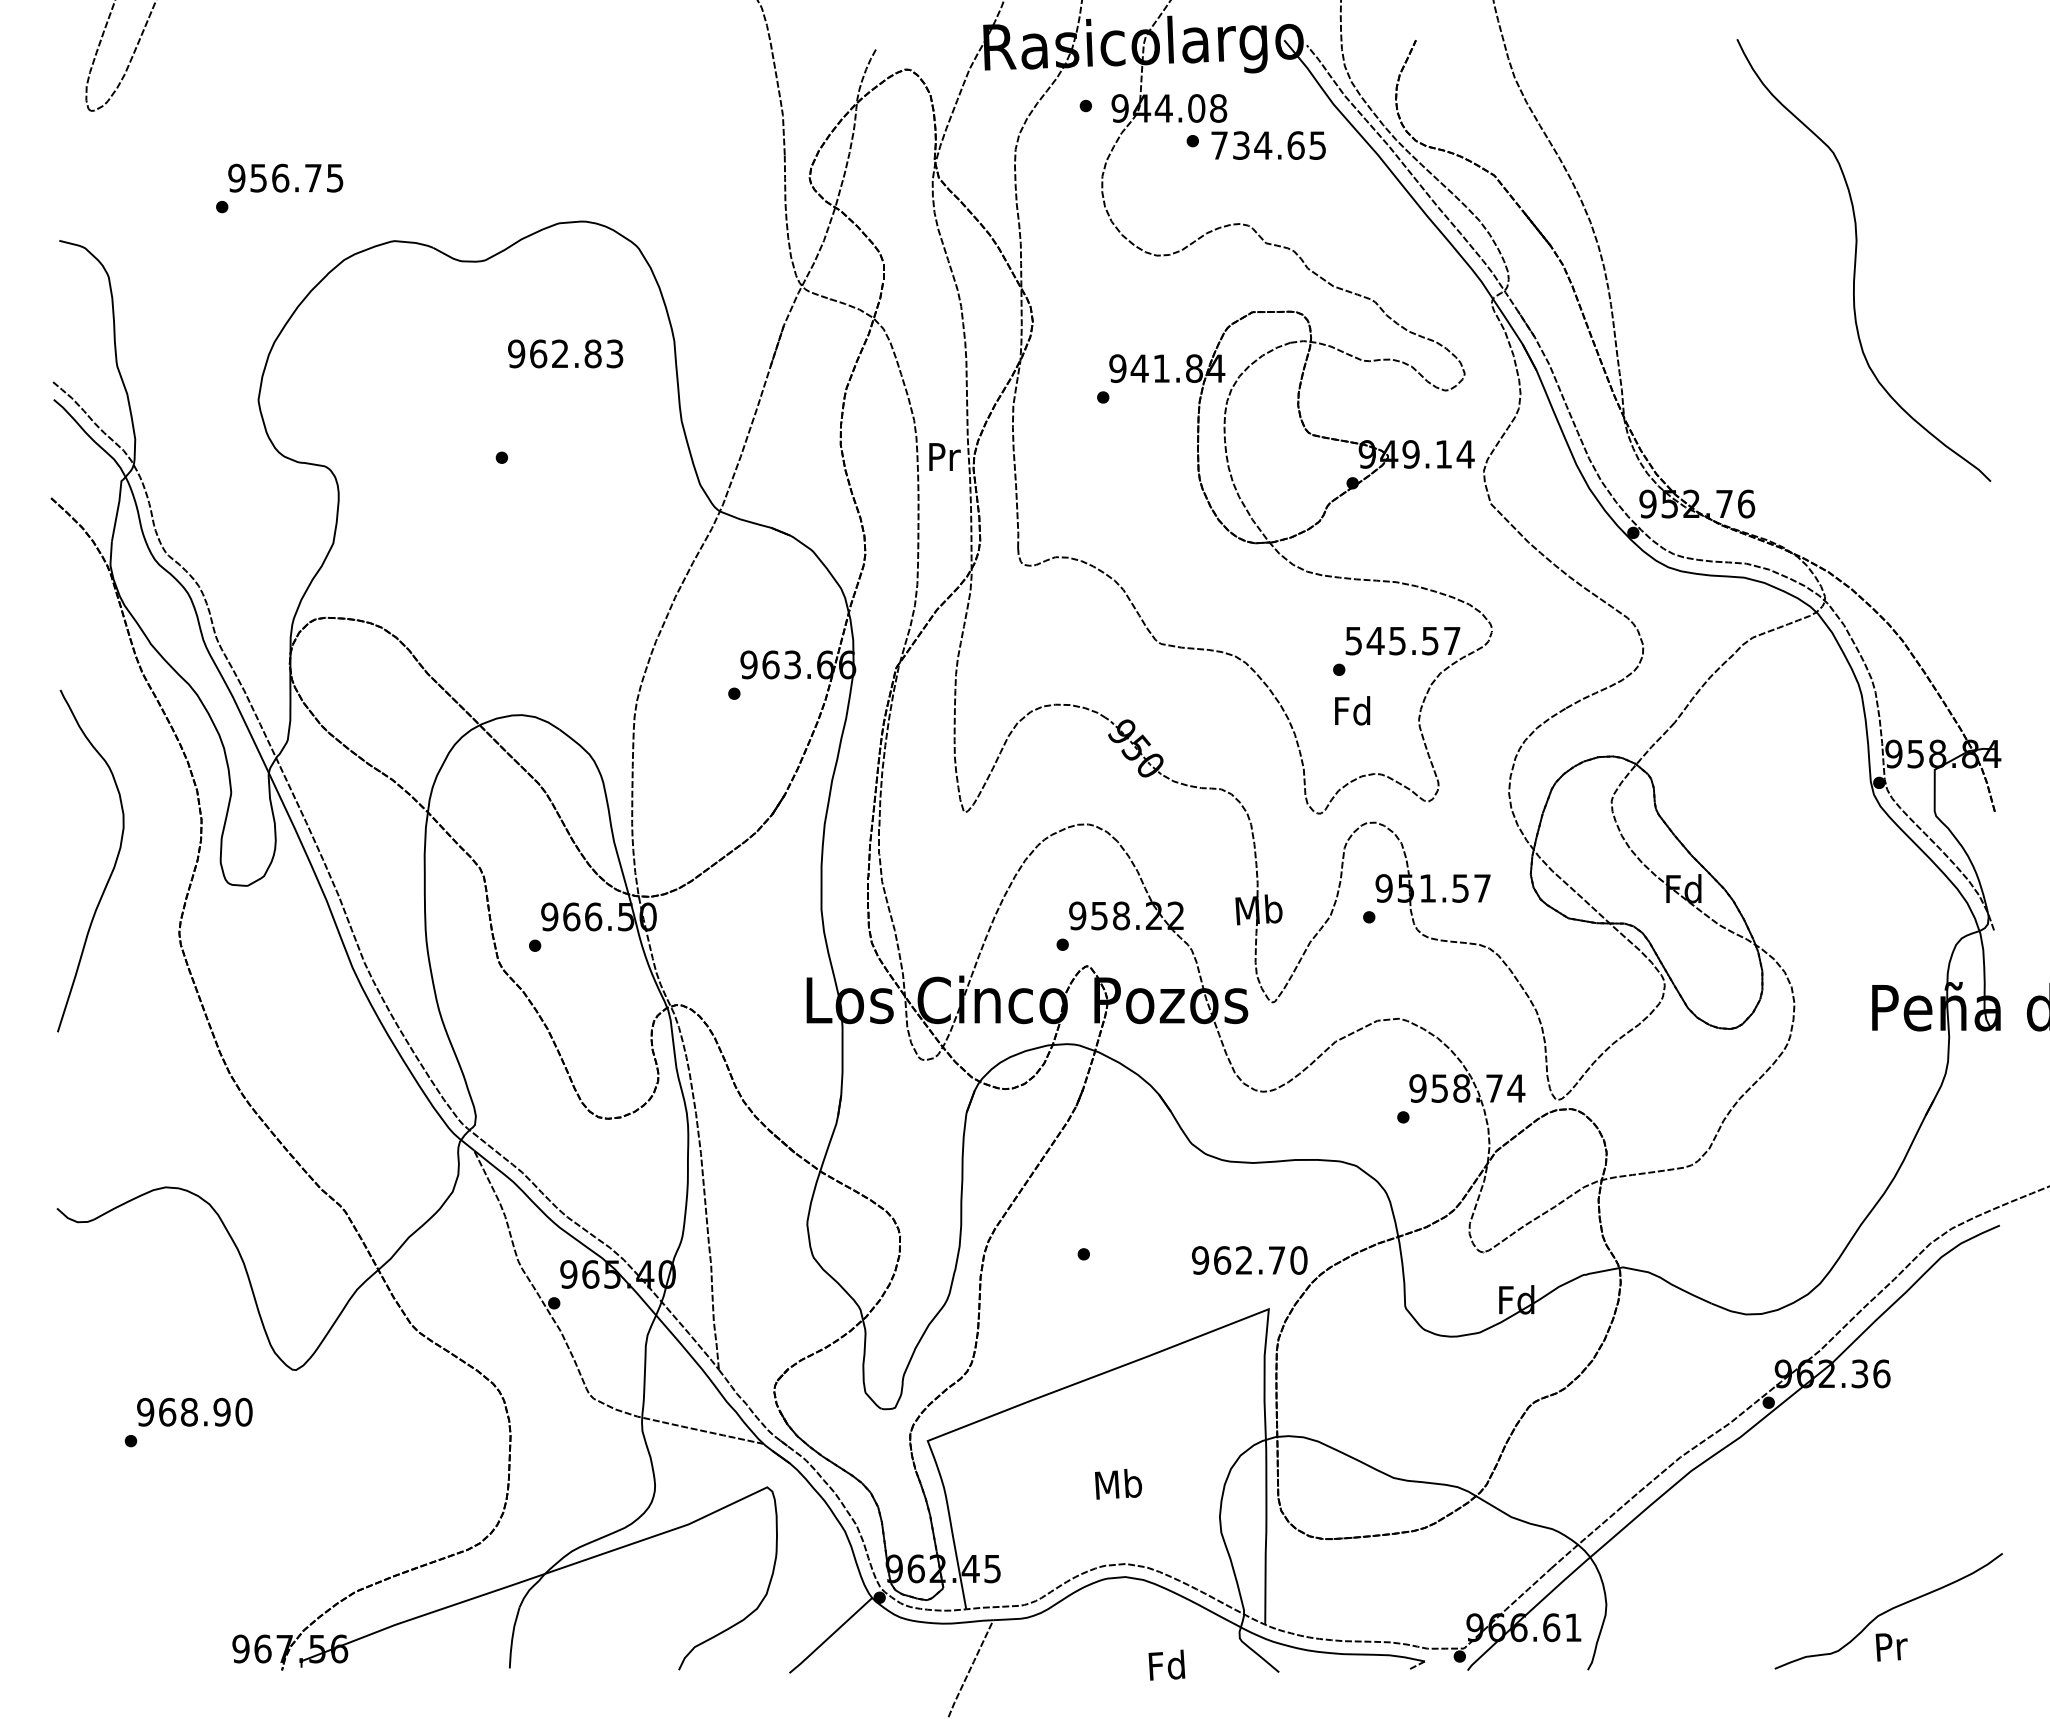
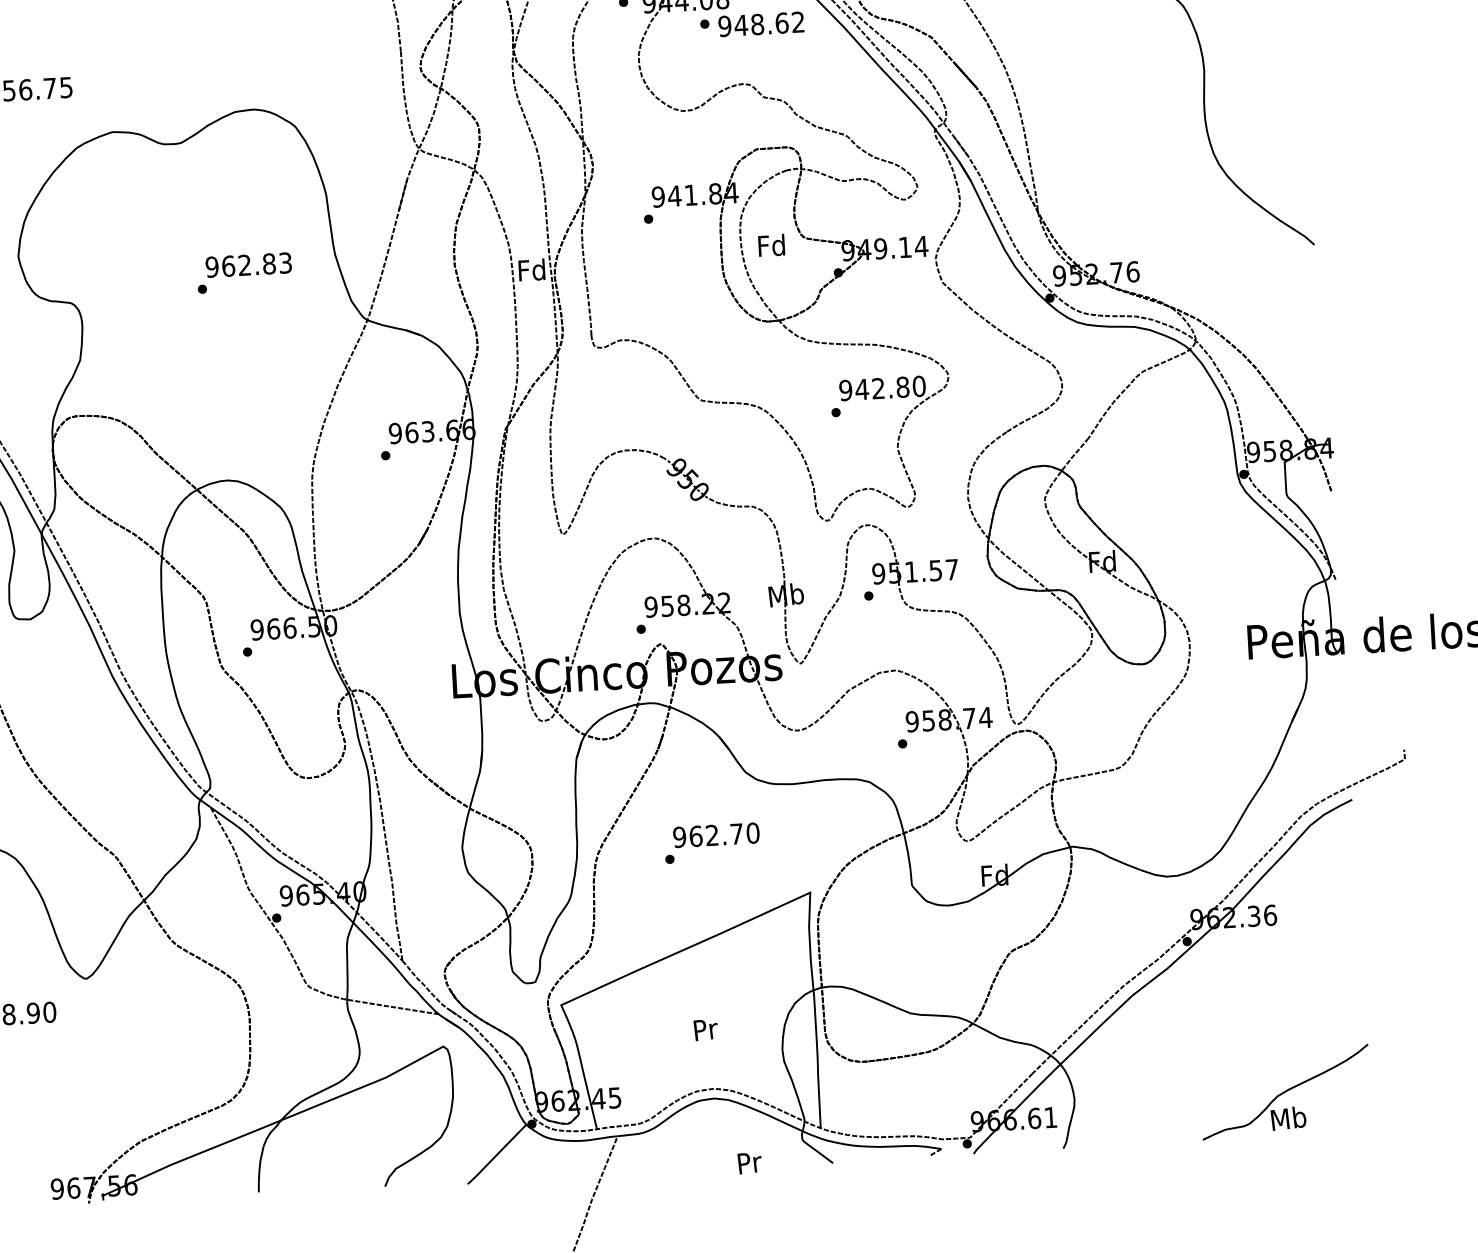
text: (1268, 145) -> (761, 24), 734.65 -> 948.62
text: (565, 353) -> (248, 264), moved
text: (943, 456) -> (531, 269), Pr -> Fd
text: (1402, 640) -> (882, 388), 545.57 -> 942.80
text: (1352, 710) -> (771, 245), moved
text: (1249, 1260) -> (716, 835), moved
text: (1118, 1483) -> (705, 1028), Mb -> Pr
text: (1890, 1646) -> (1288, 1118), Pr -> Mb
text: (1166, 1664) -> (748, 1162), Fd -> Pr

